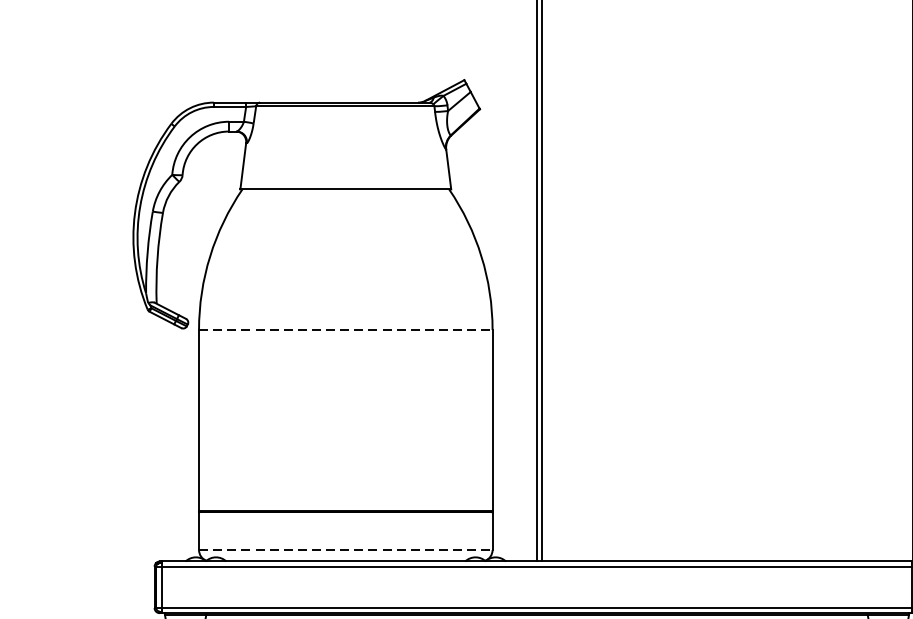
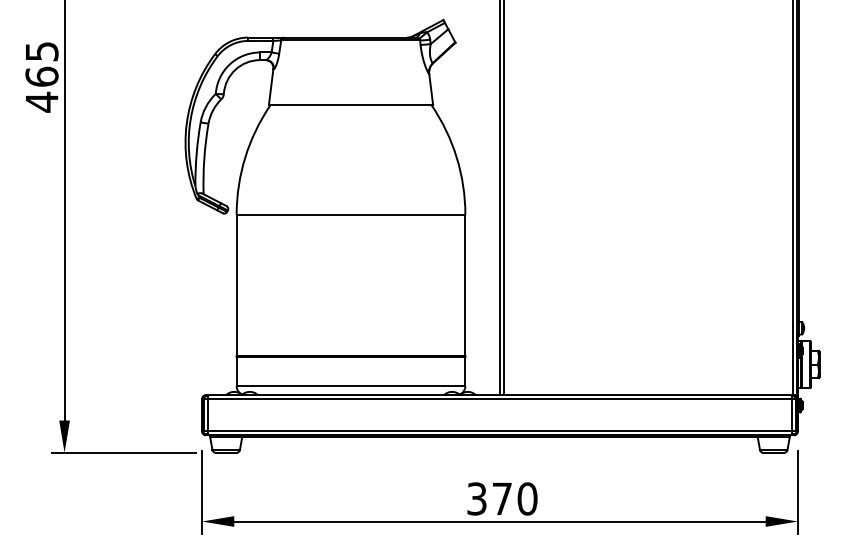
line: (346, 329) -> (351, 214), dashed -> solid
line: (346, 550) -> (351, 386), dashed -> solid

